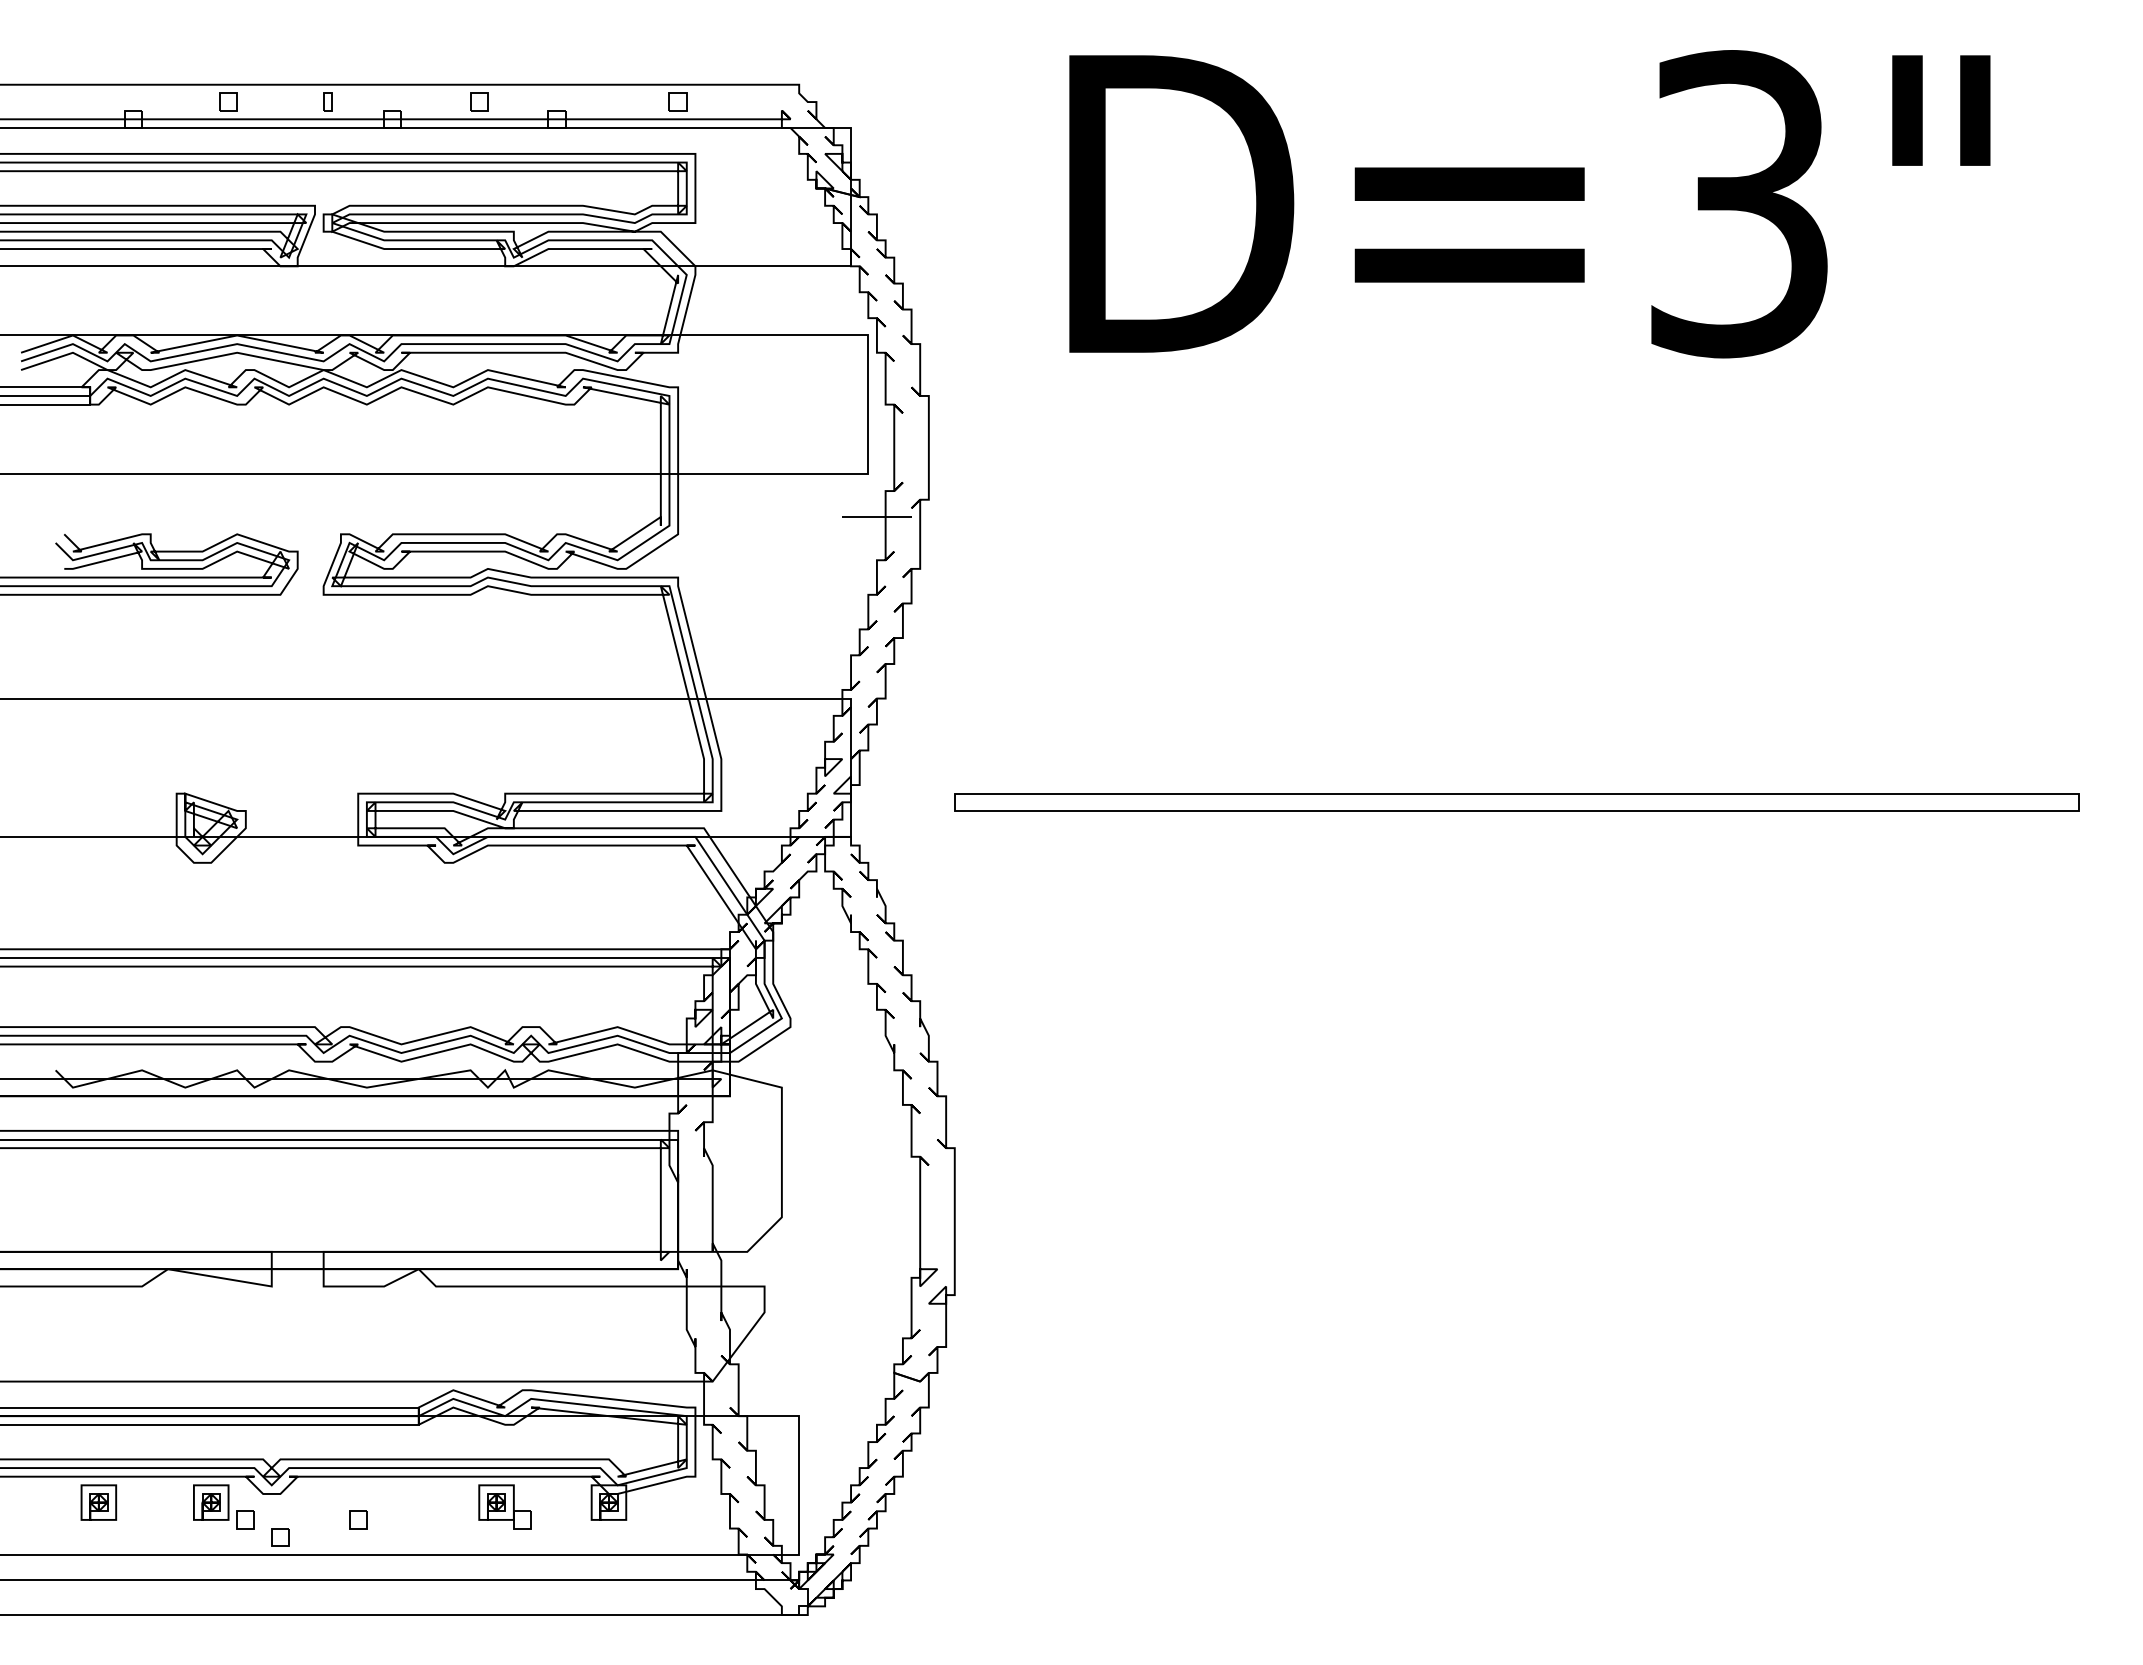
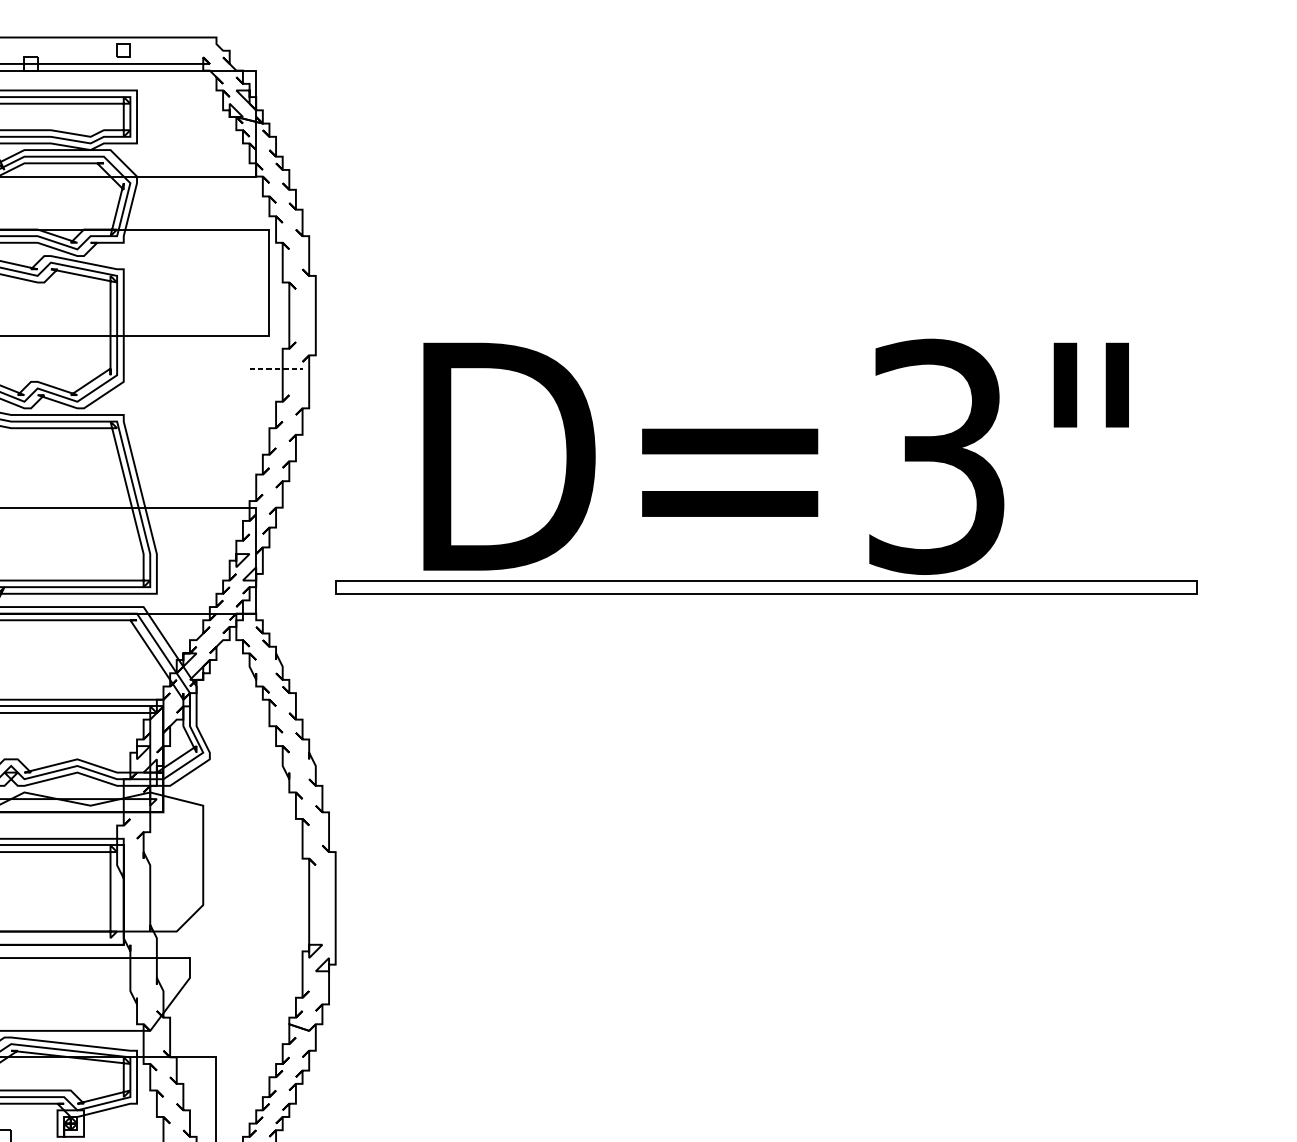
text: (1529, 204) -> (775, 457), moved
line: (876, 517) -> (275, 368), solid -> dashed

